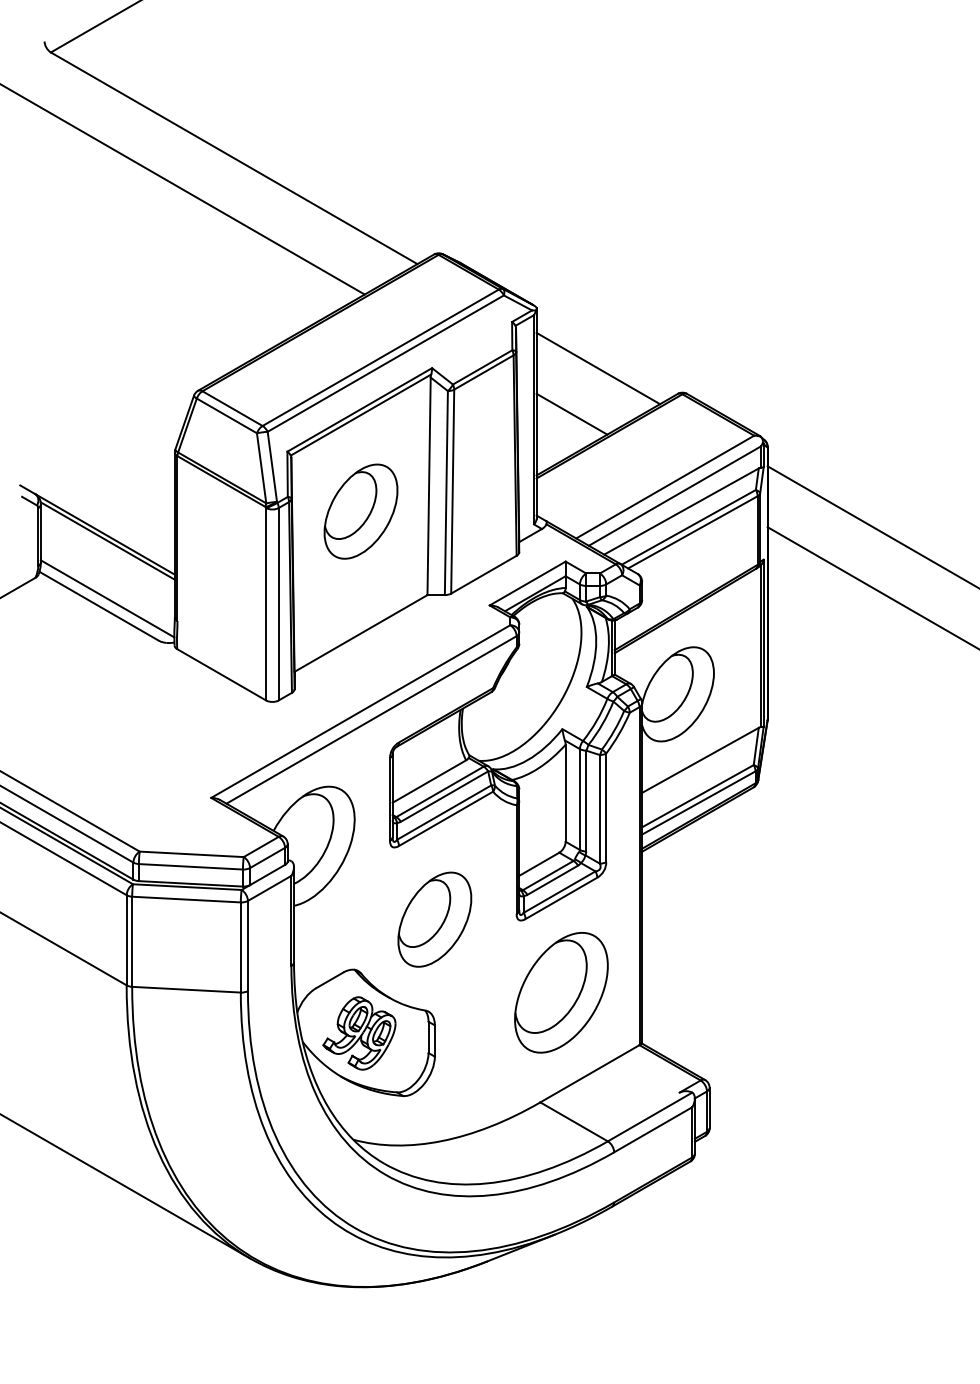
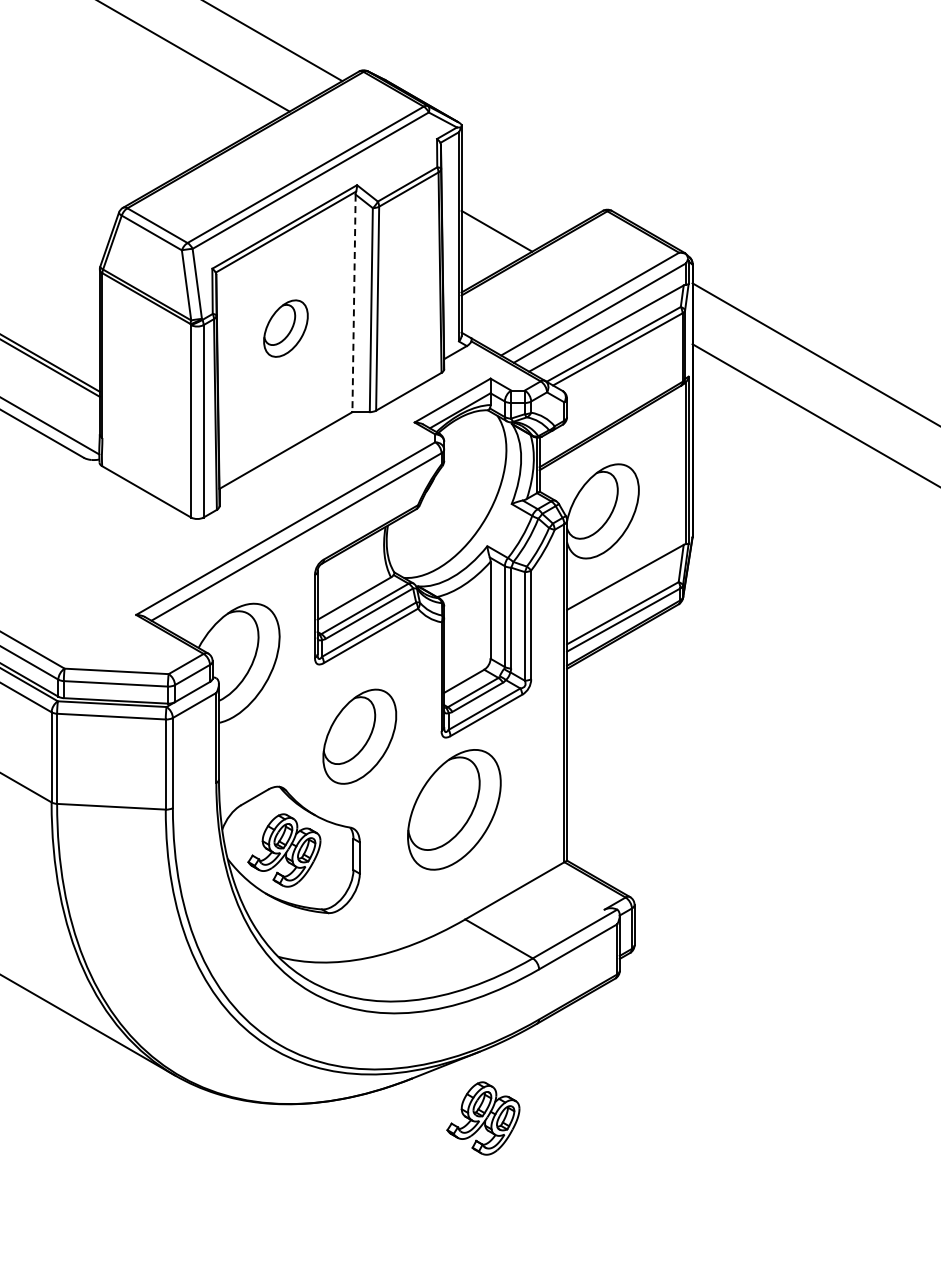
line: (598, 368) -> (523, 185), removed
line: (429, 486) -> (354, 303), solid -> dashed
part: (360, 511) -> (285, 328), size x0.6
part: (561, 992) -> (454, 809), moved
part: (558, 1301) -> (483, 1118), added

